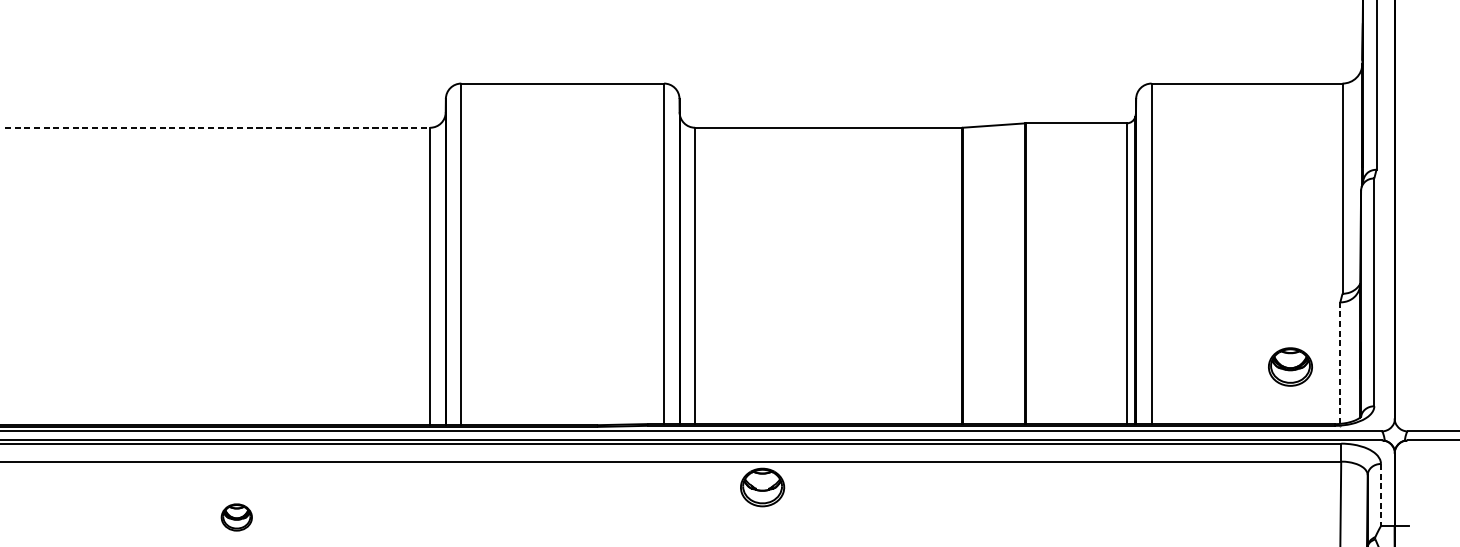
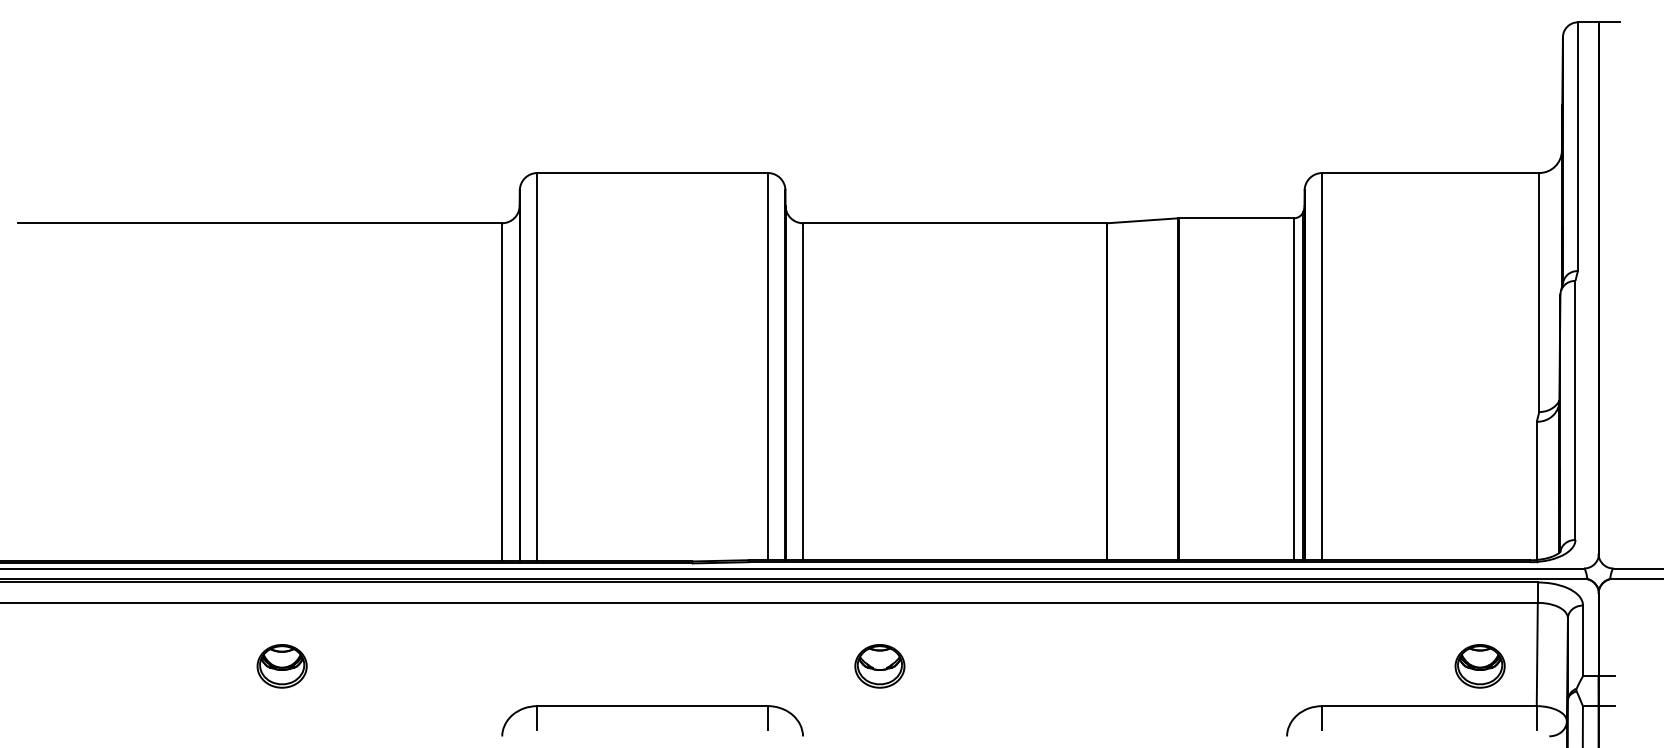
line: (217, 127) -> (260, 223), dashed -> solid
line: (1340, 362) -> (1536, 490), dashed -> solid
part: (1289, 367) -> (1479, 666), moved
part: (762, 487) -> (879, 666), moved
line: (1381, 495) -> (1583, 641), dashed -> solid
part: (236, 517) -> (281, 666), size x1.43

